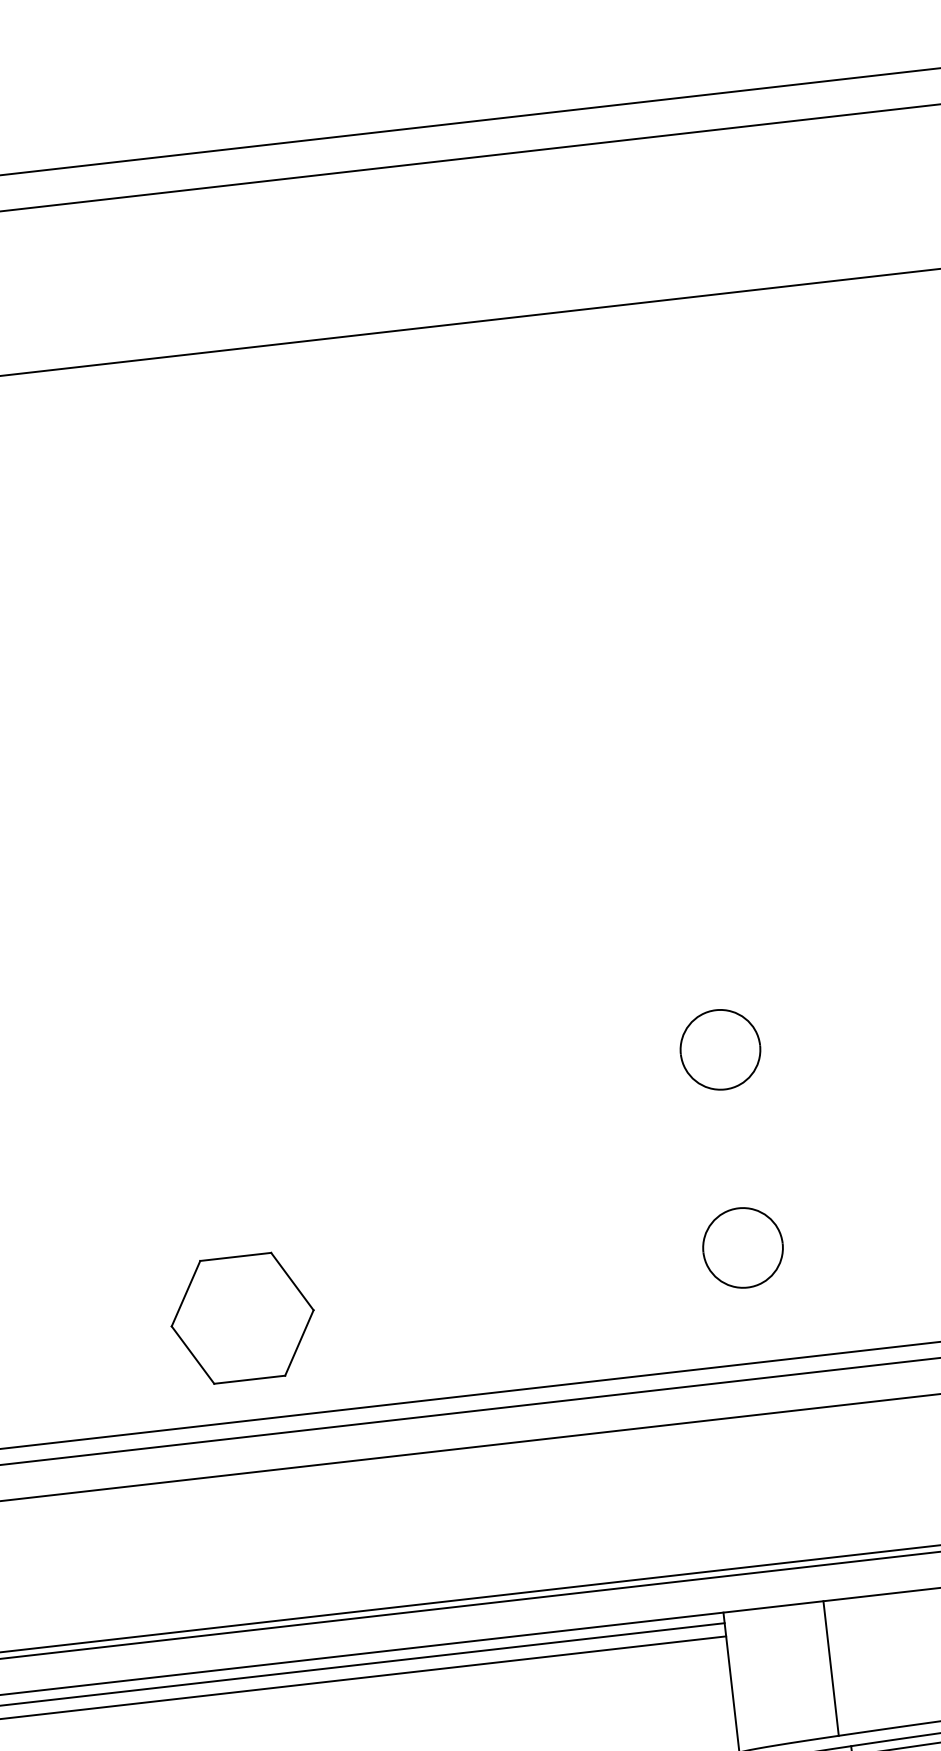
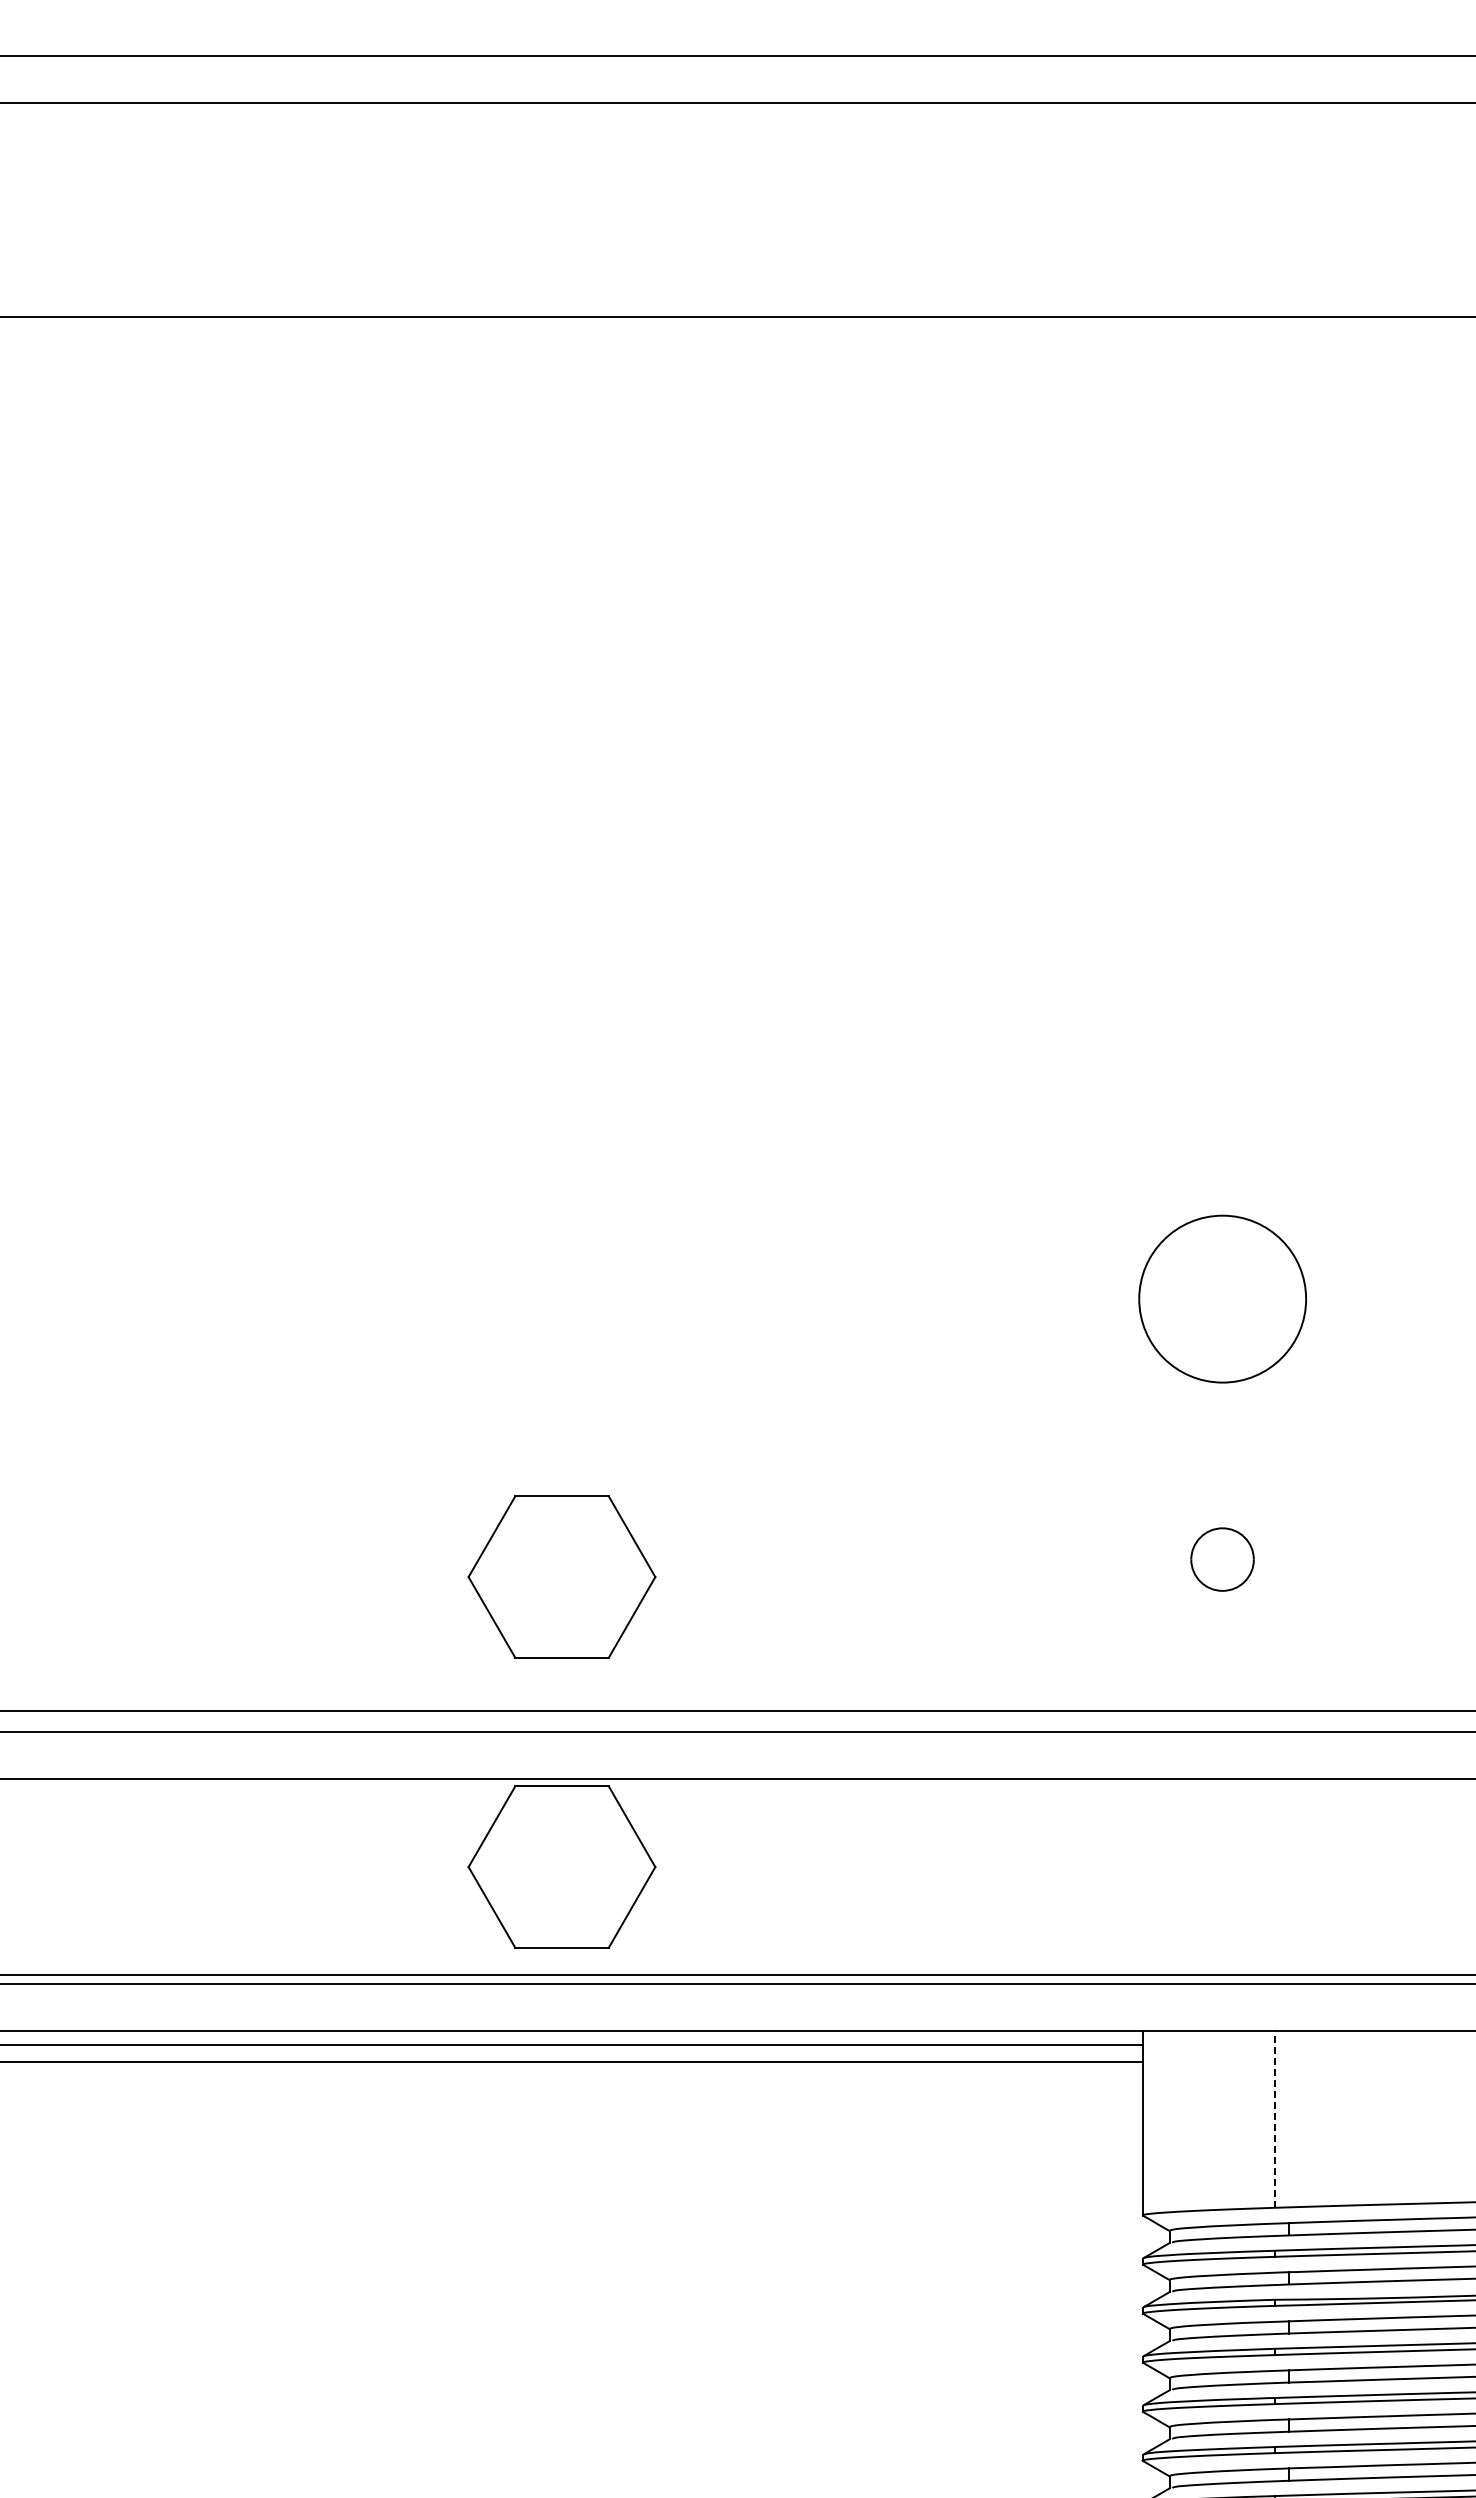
part: (720, 1049) -> (1222, 1298), size x1.6
part: (742, 1247) -> (1222, 1559), size x0.6
part: (267, 1538) -> (561, 1866), added
line: (830, 1668) -> (1274, 2119), solid -> dashed

